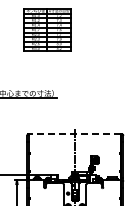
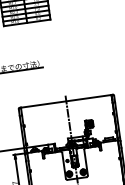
line: (75, 134) -> (66, 101), dashed -> solid

